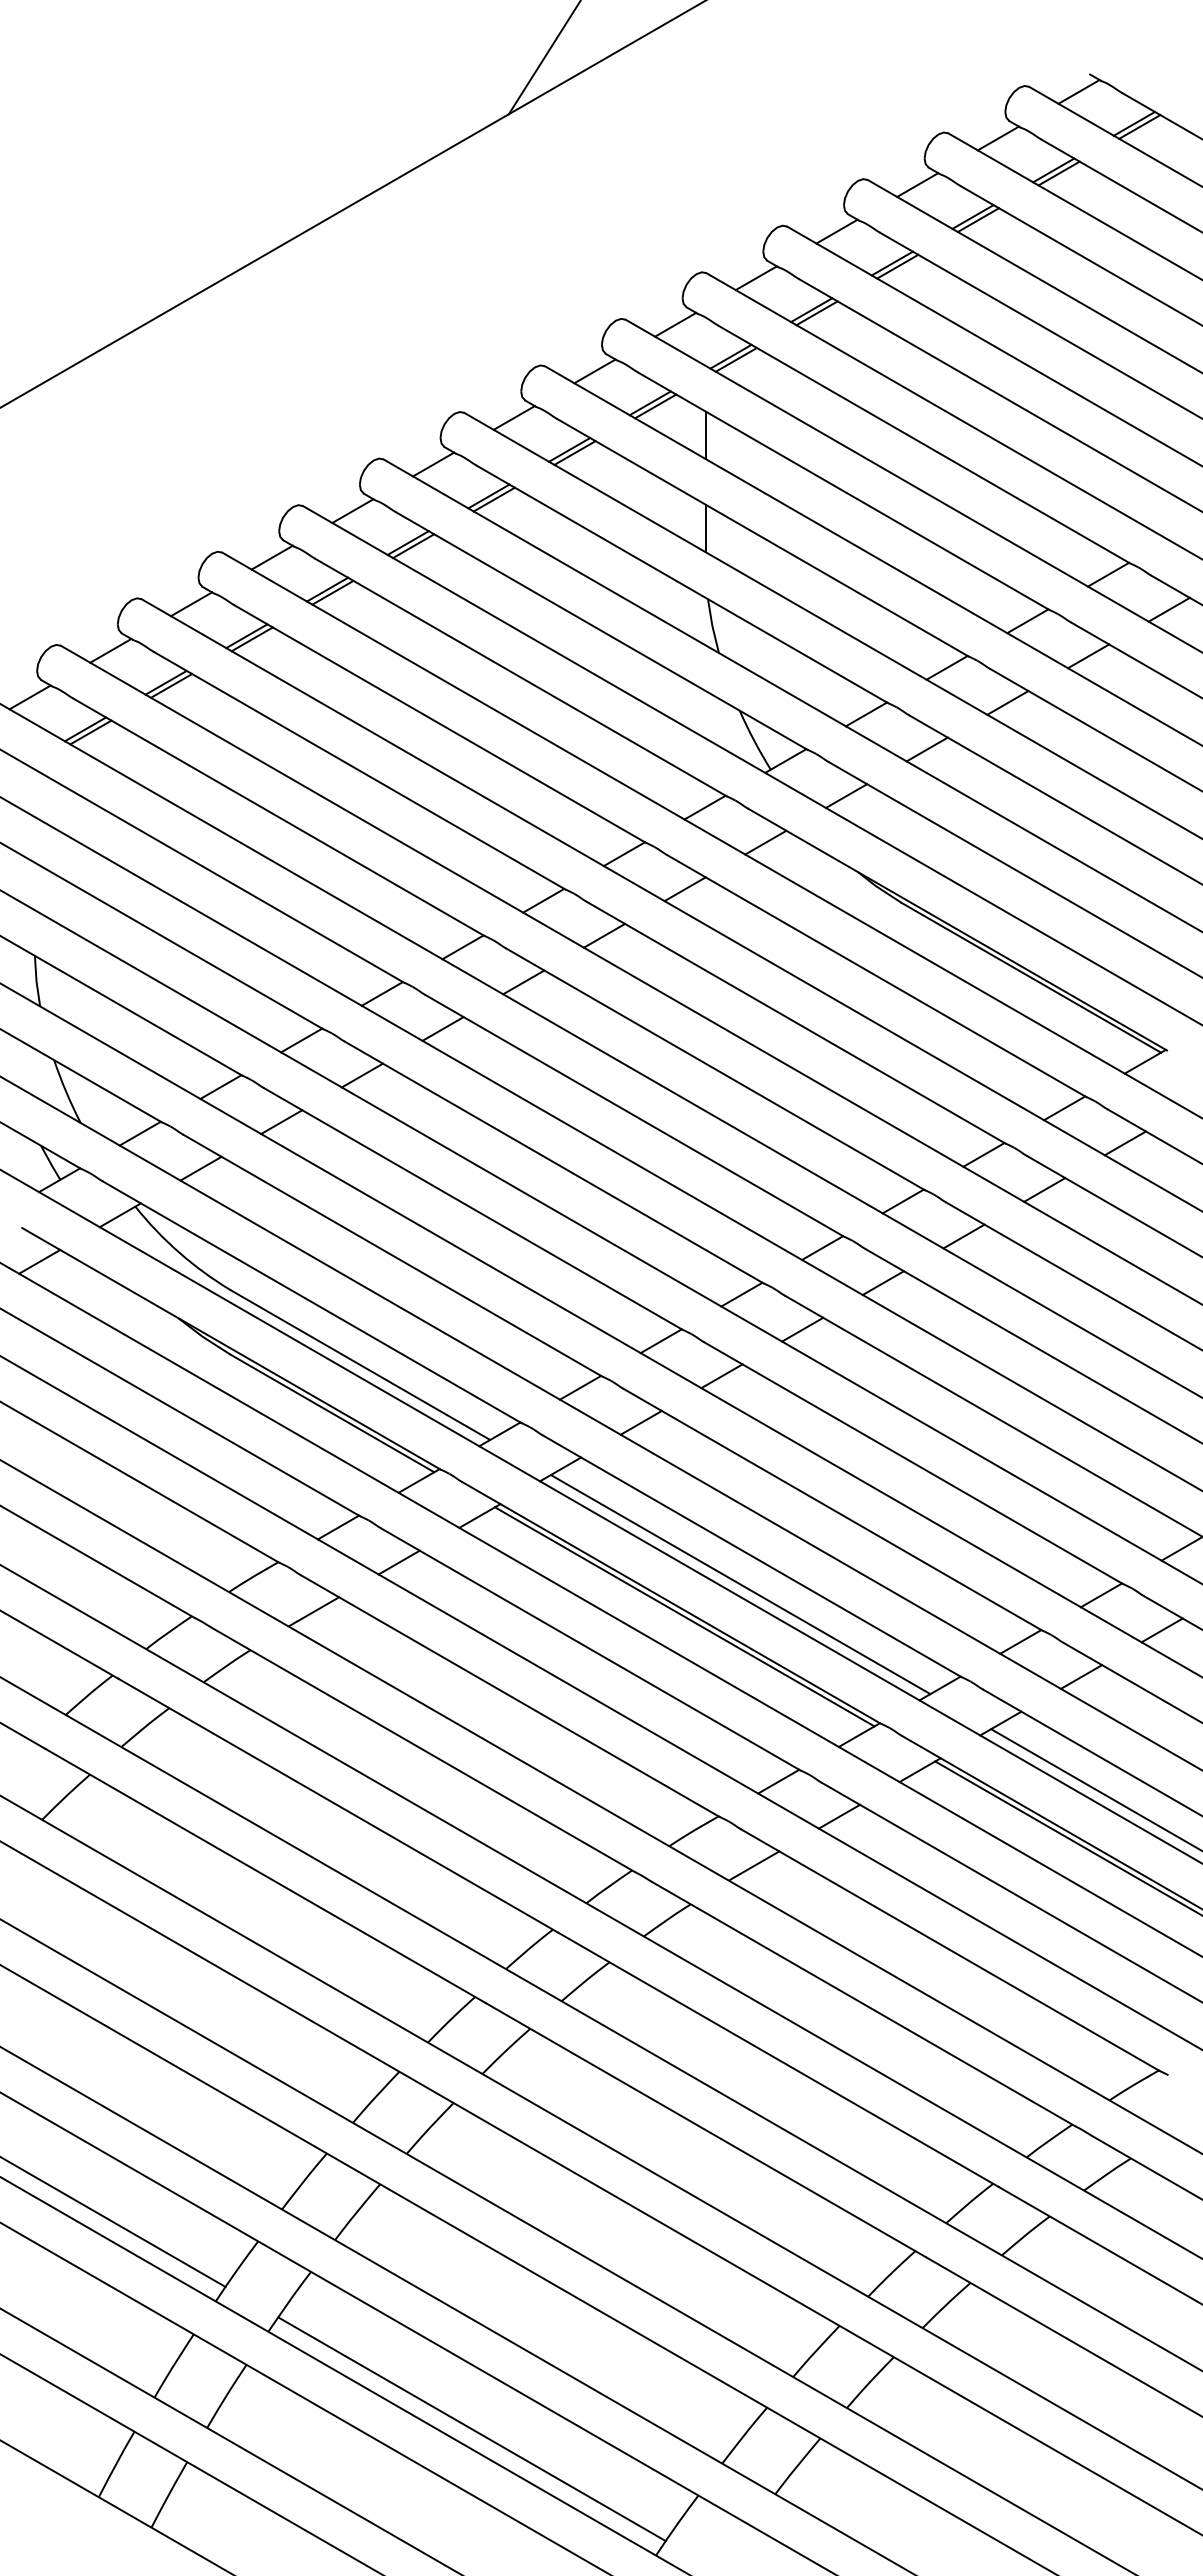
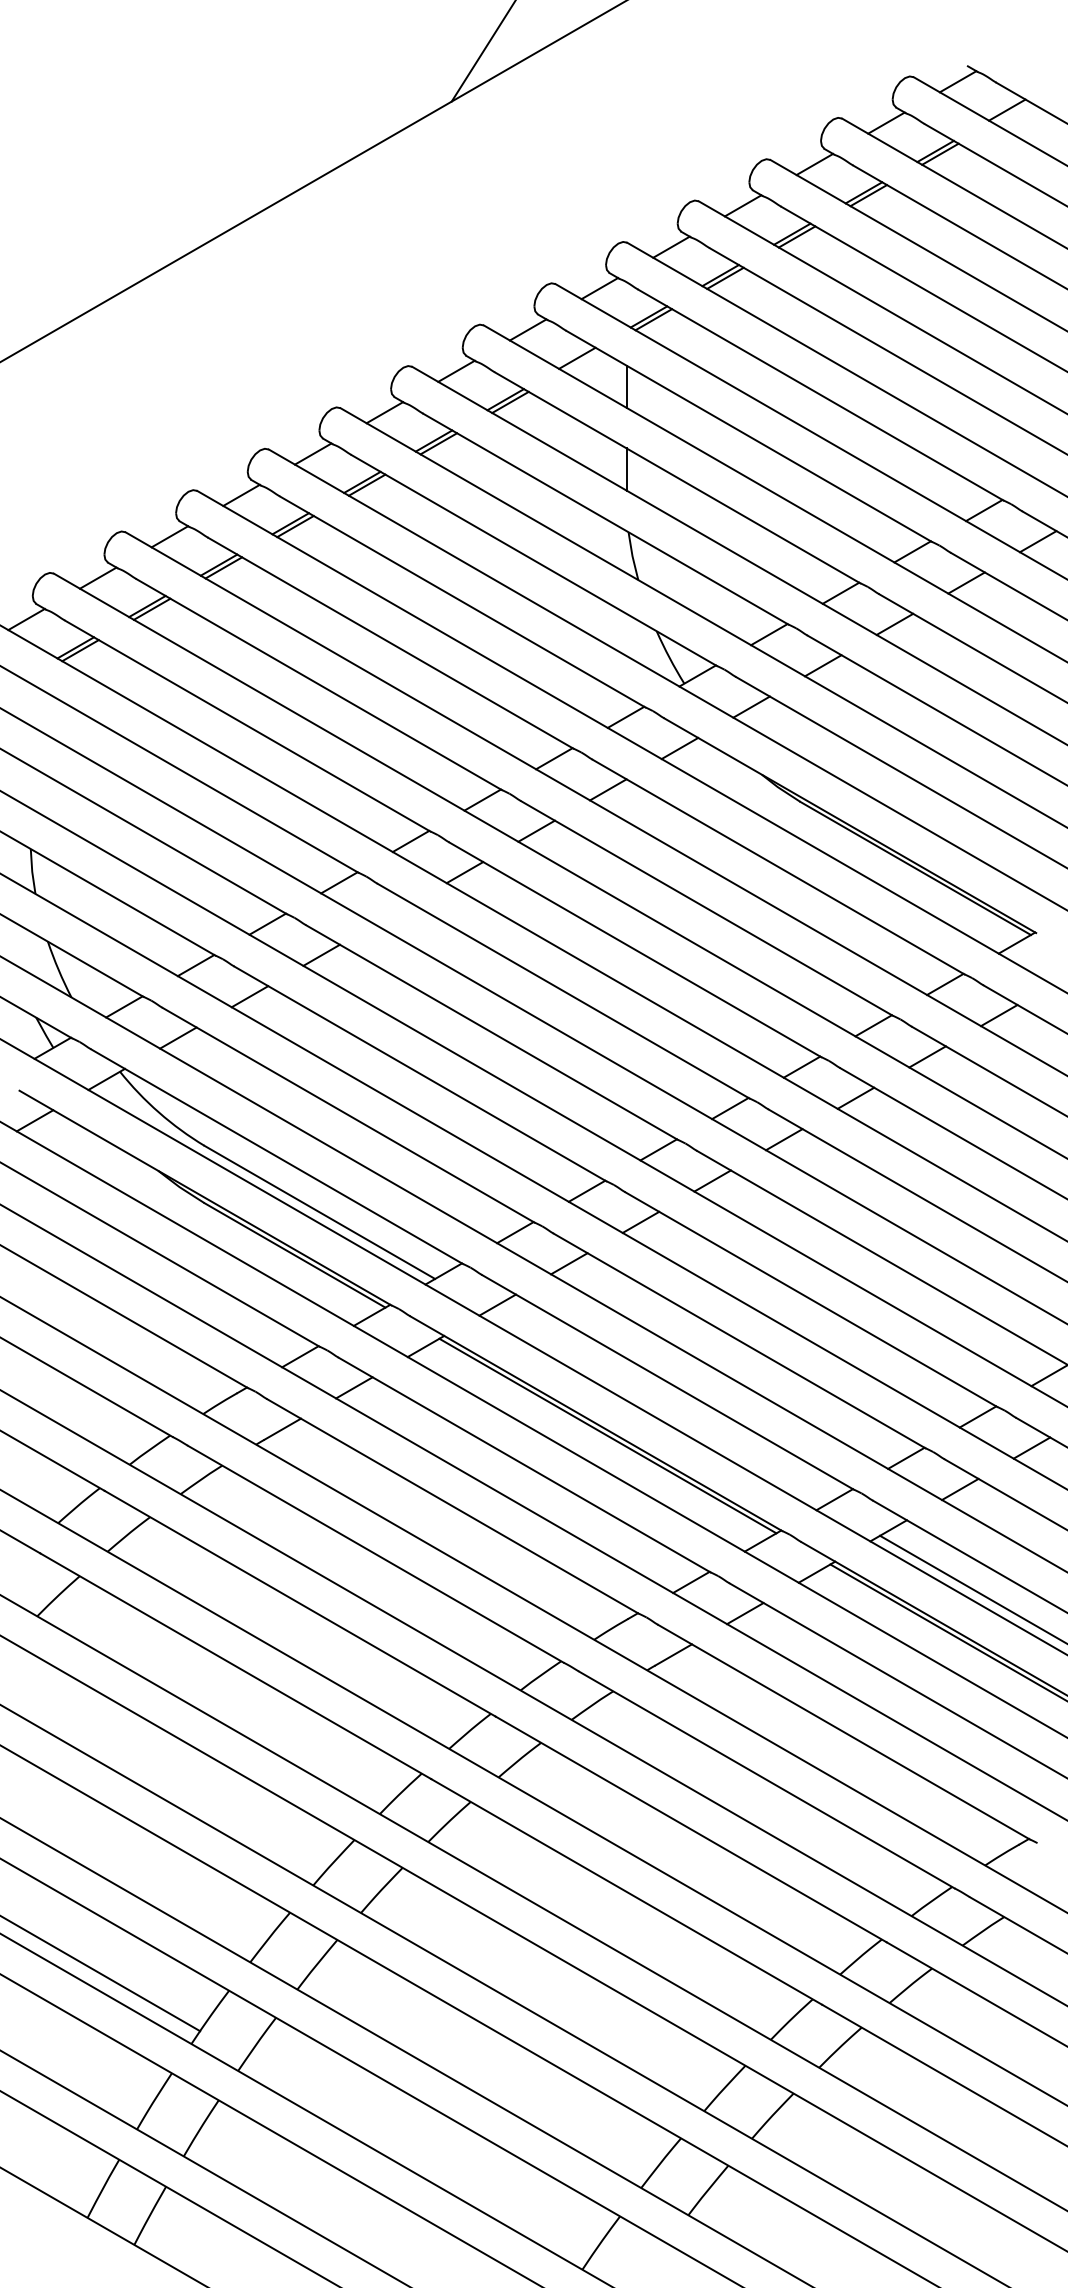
line: (1139, 126) -> (1011, 112), removed
line: (655, 406) -> (581, 361), removed
line: (442, 1028) -> (392, 913), removed
line: (740, 1584) -> (657, 1407), removed
line: (471, 2429) -> (418, 2157), removed

